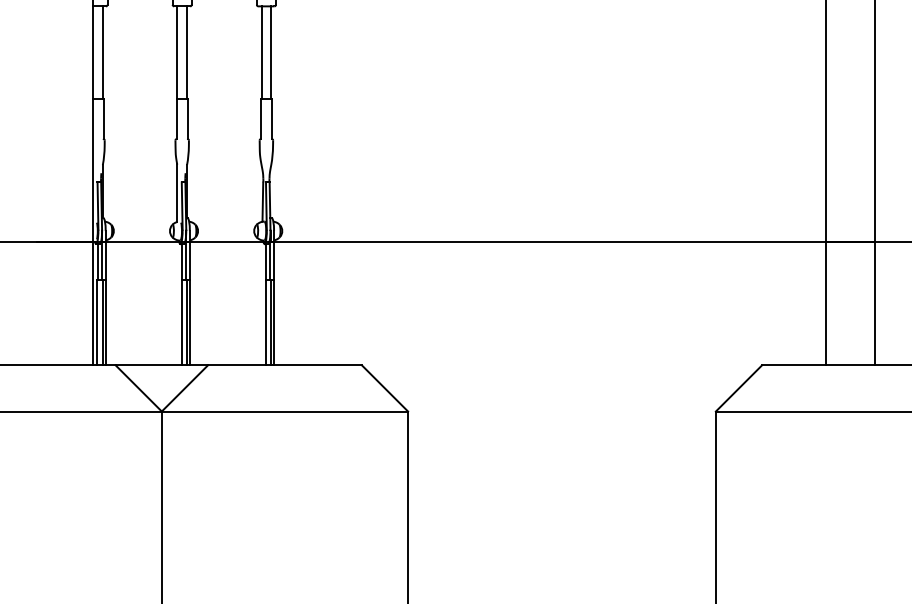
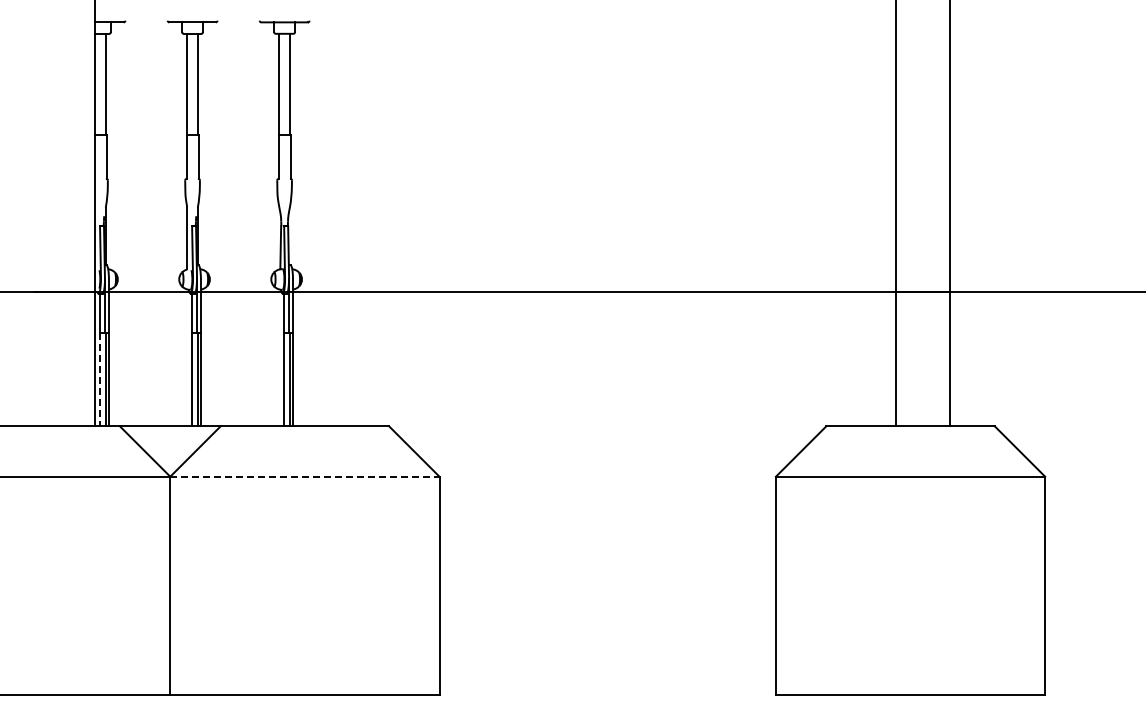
line: (97, 322) -> (99, 379), solid -> dashed
line: (284, 411) -> (304, 476), solid -> dashed

